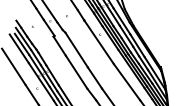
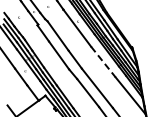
line: (127, 82) -> (103, 62), solid -> dashed

